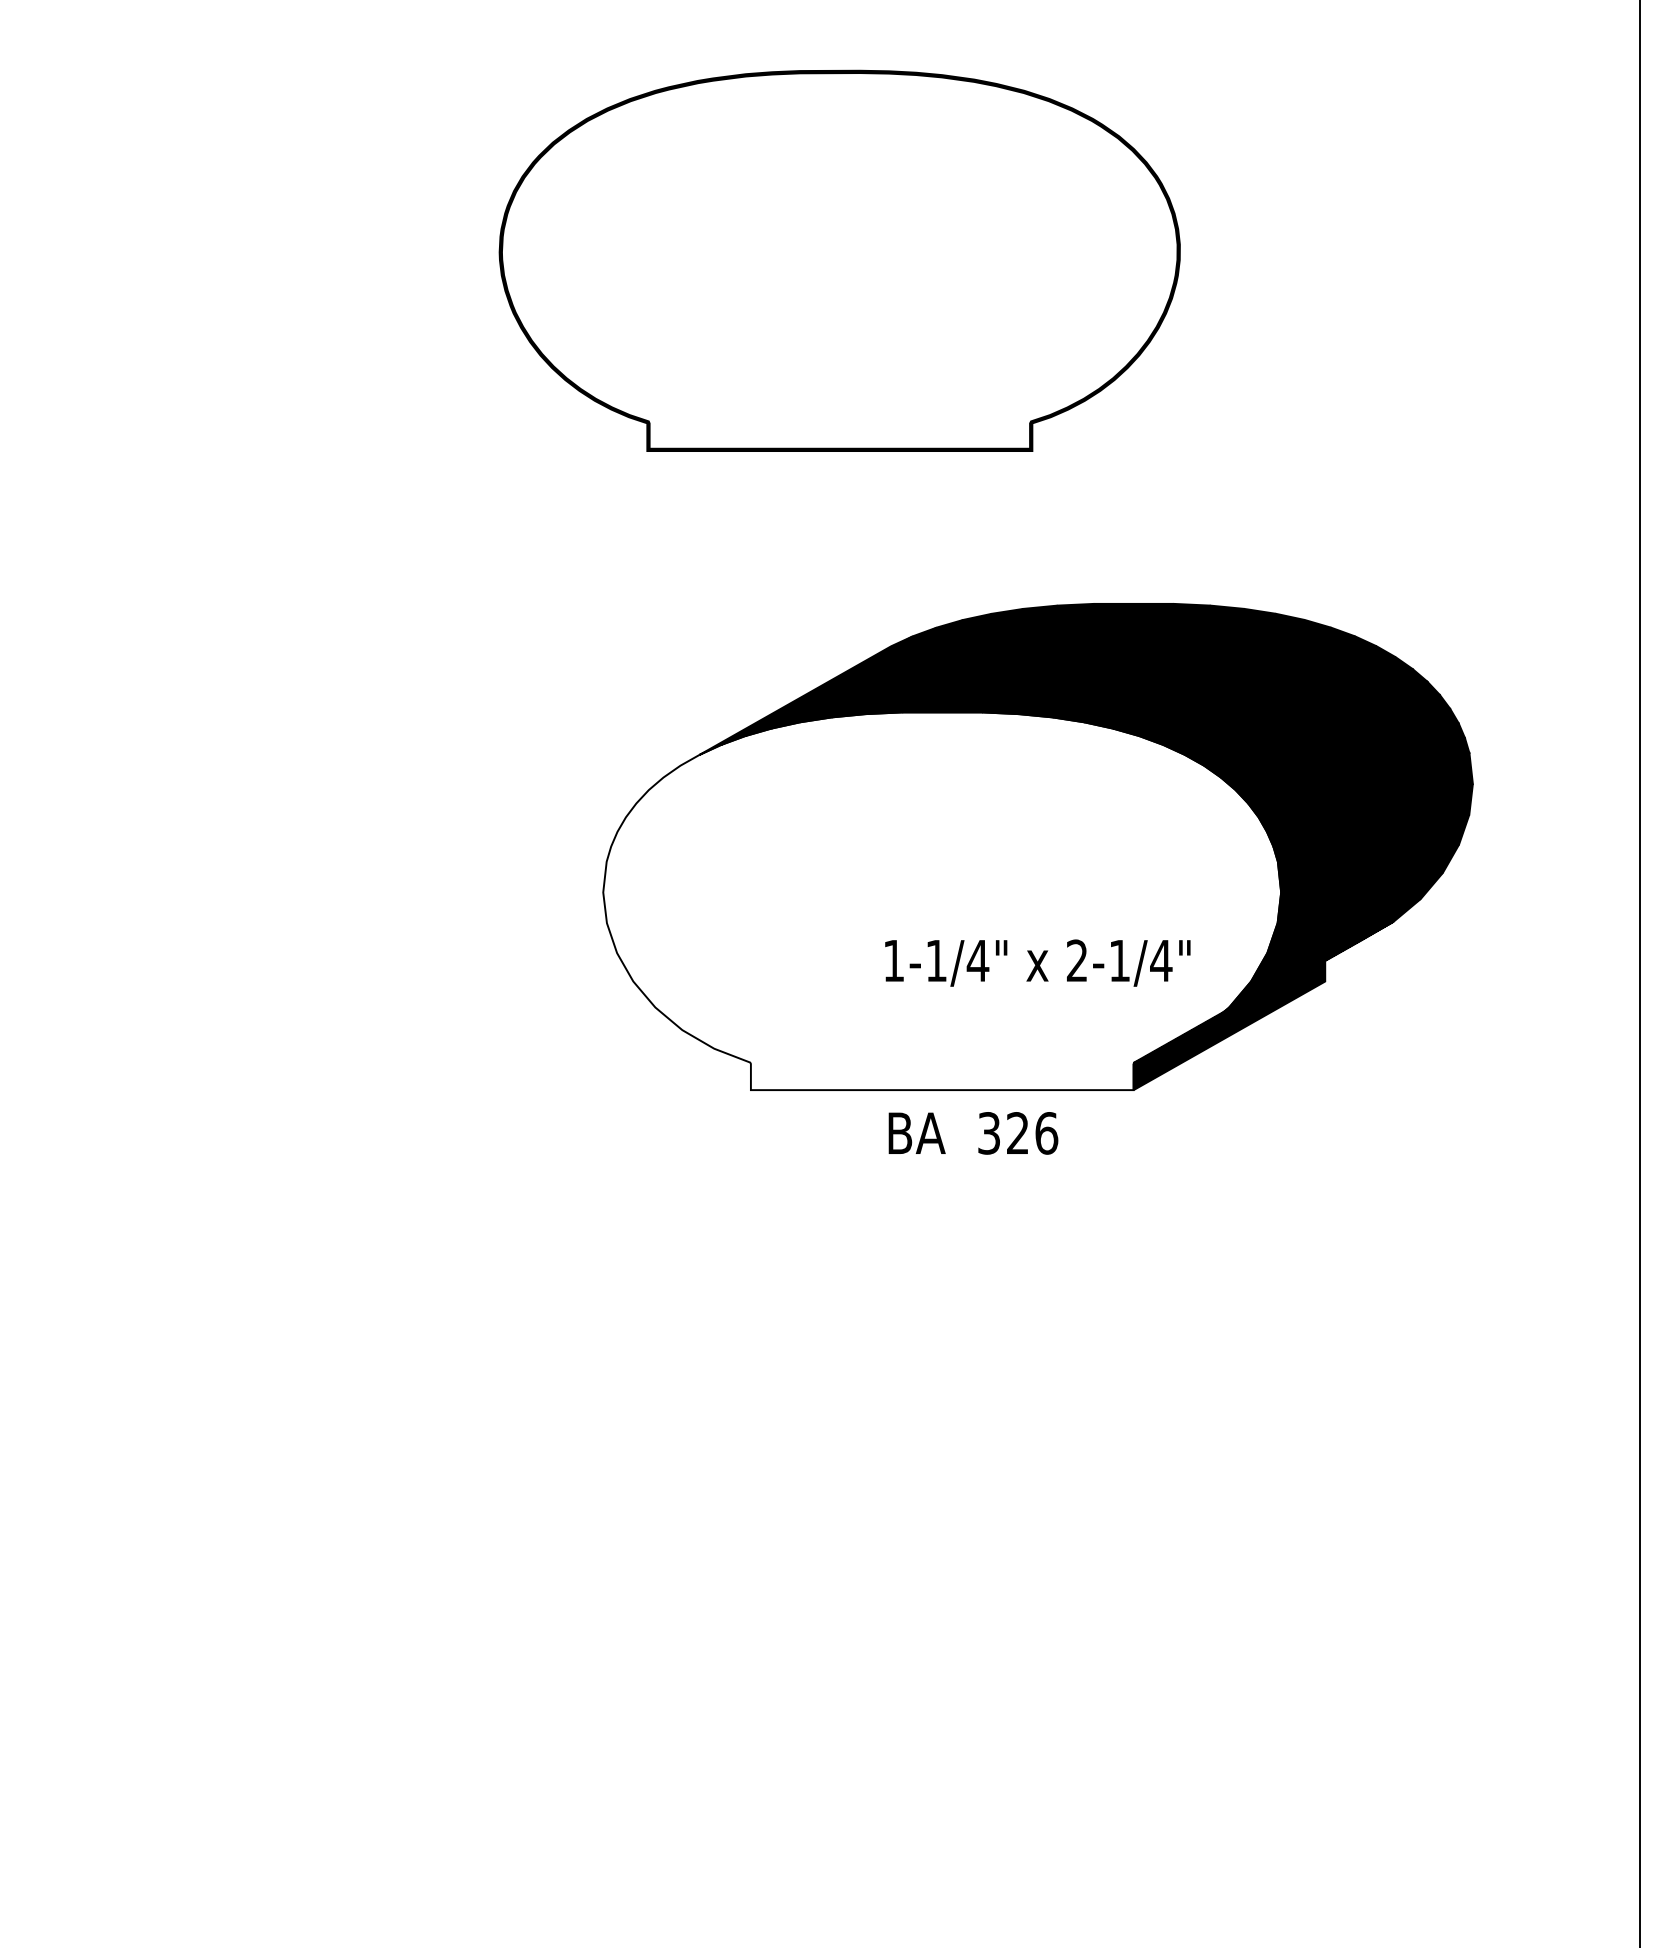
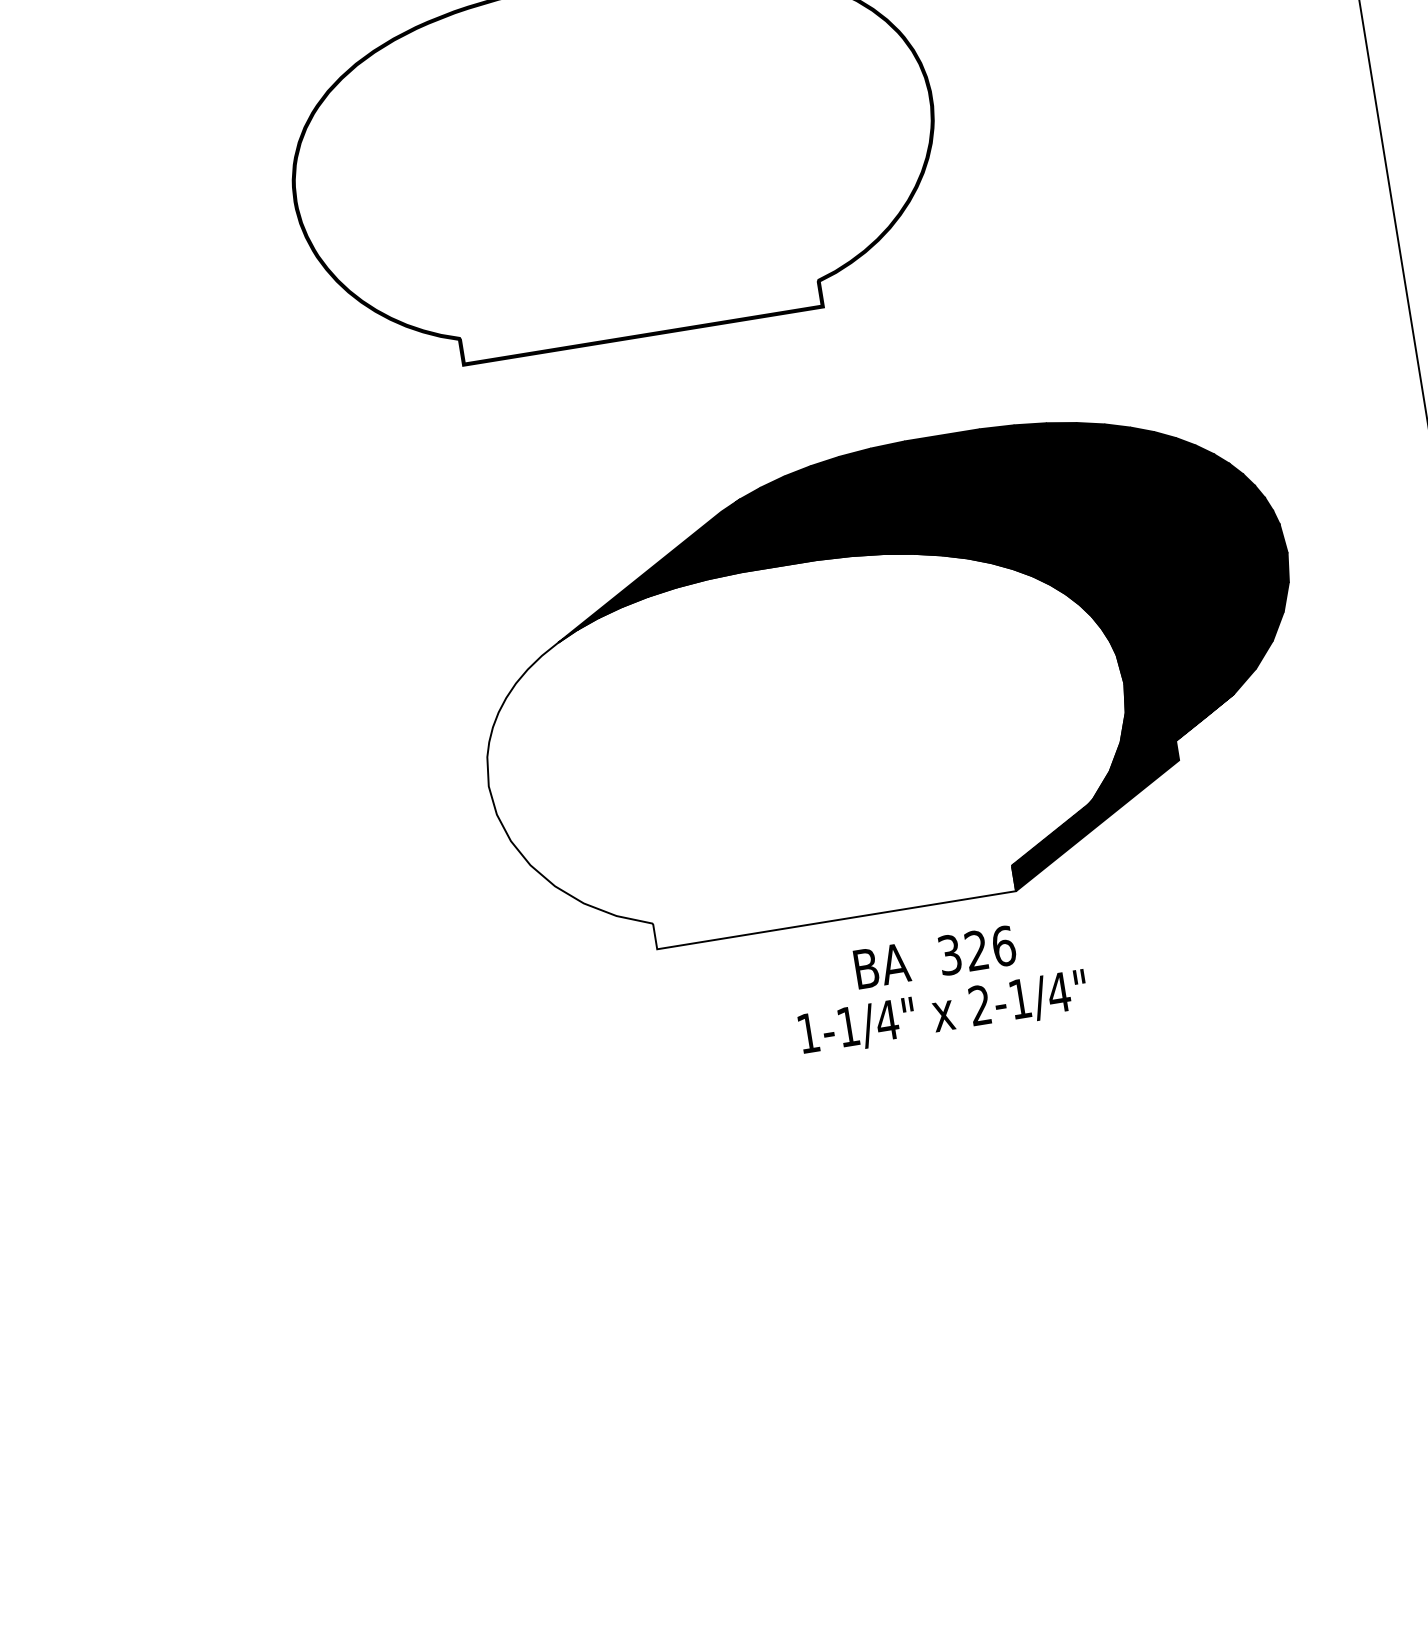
text: (1037, 962) -> (943, 1012), moved
text: (973, 1133) -> (935, 957), moved

